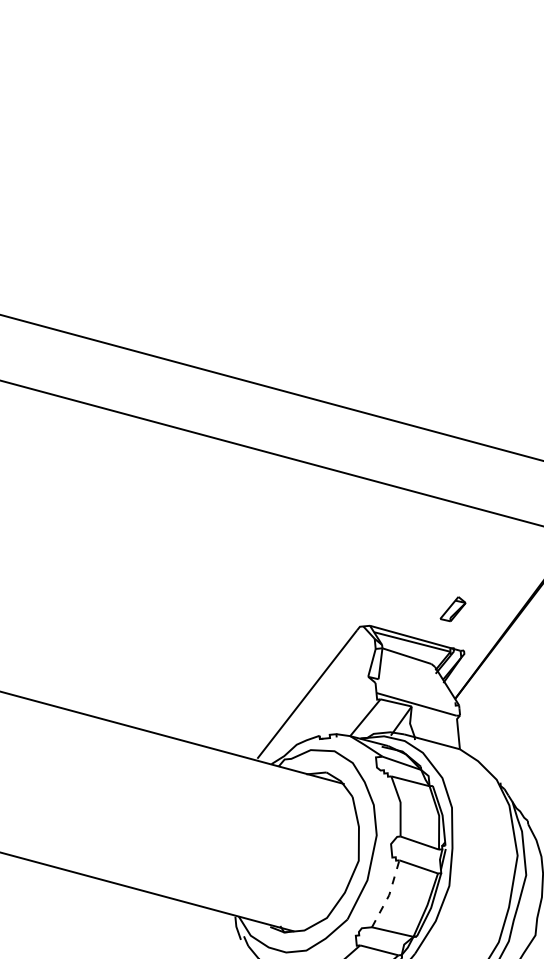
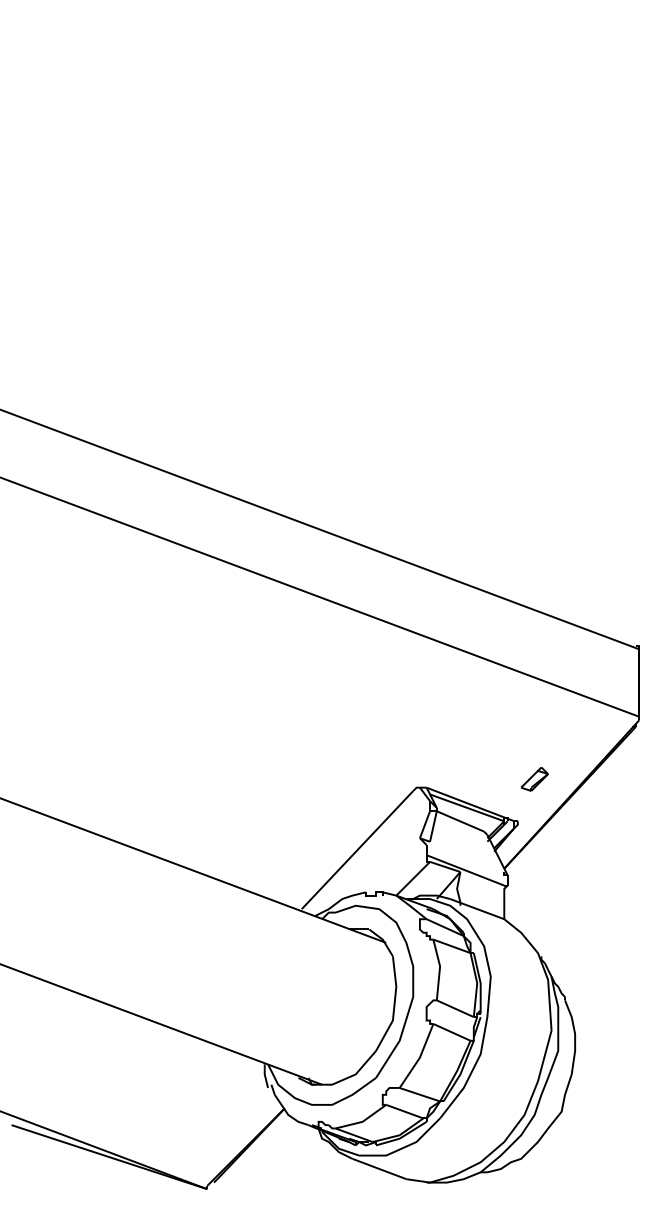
part: (452, 609) -> (534, 779), moved
line: (388, 895) -> (419, 1057), dashed -> solid

